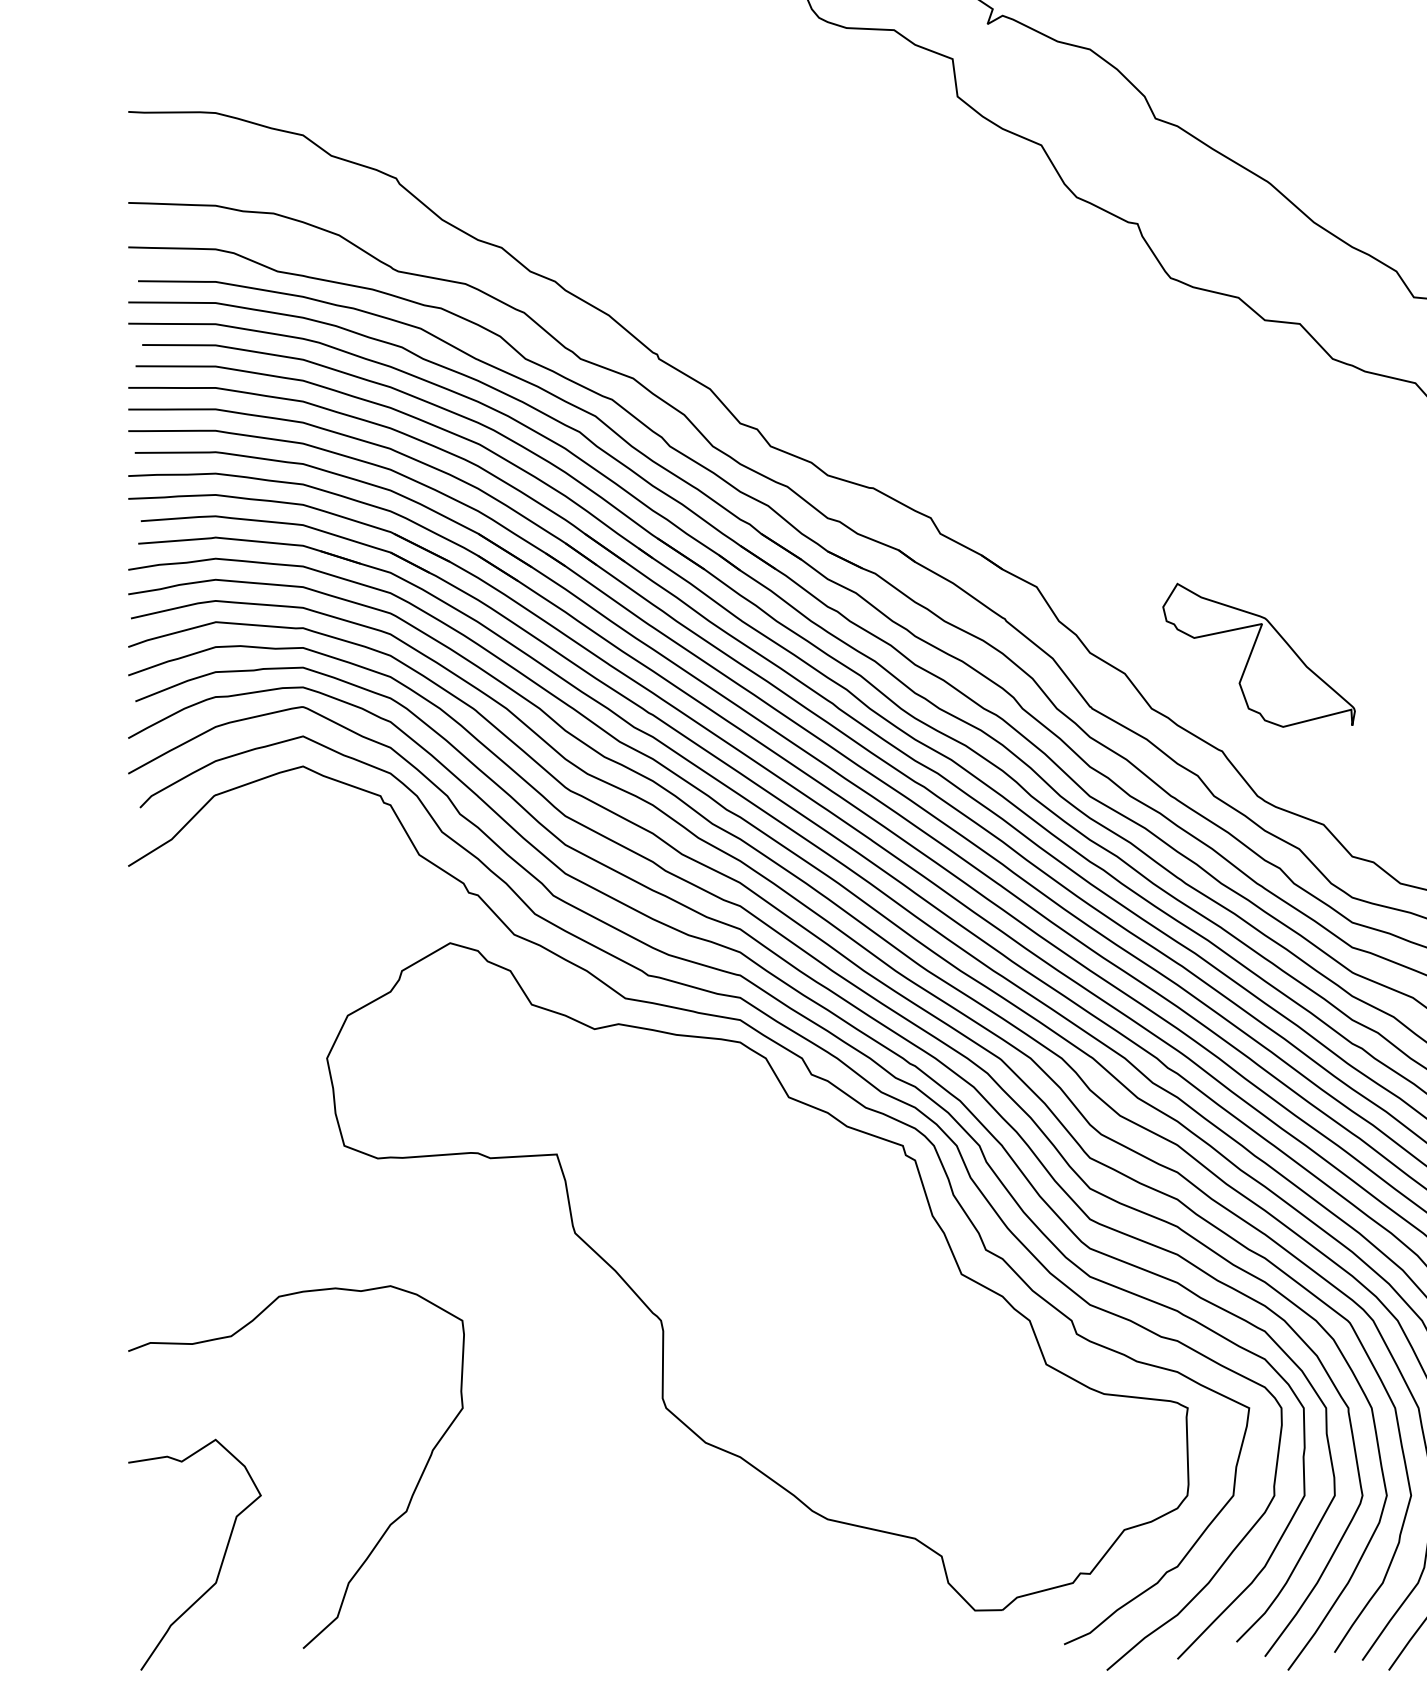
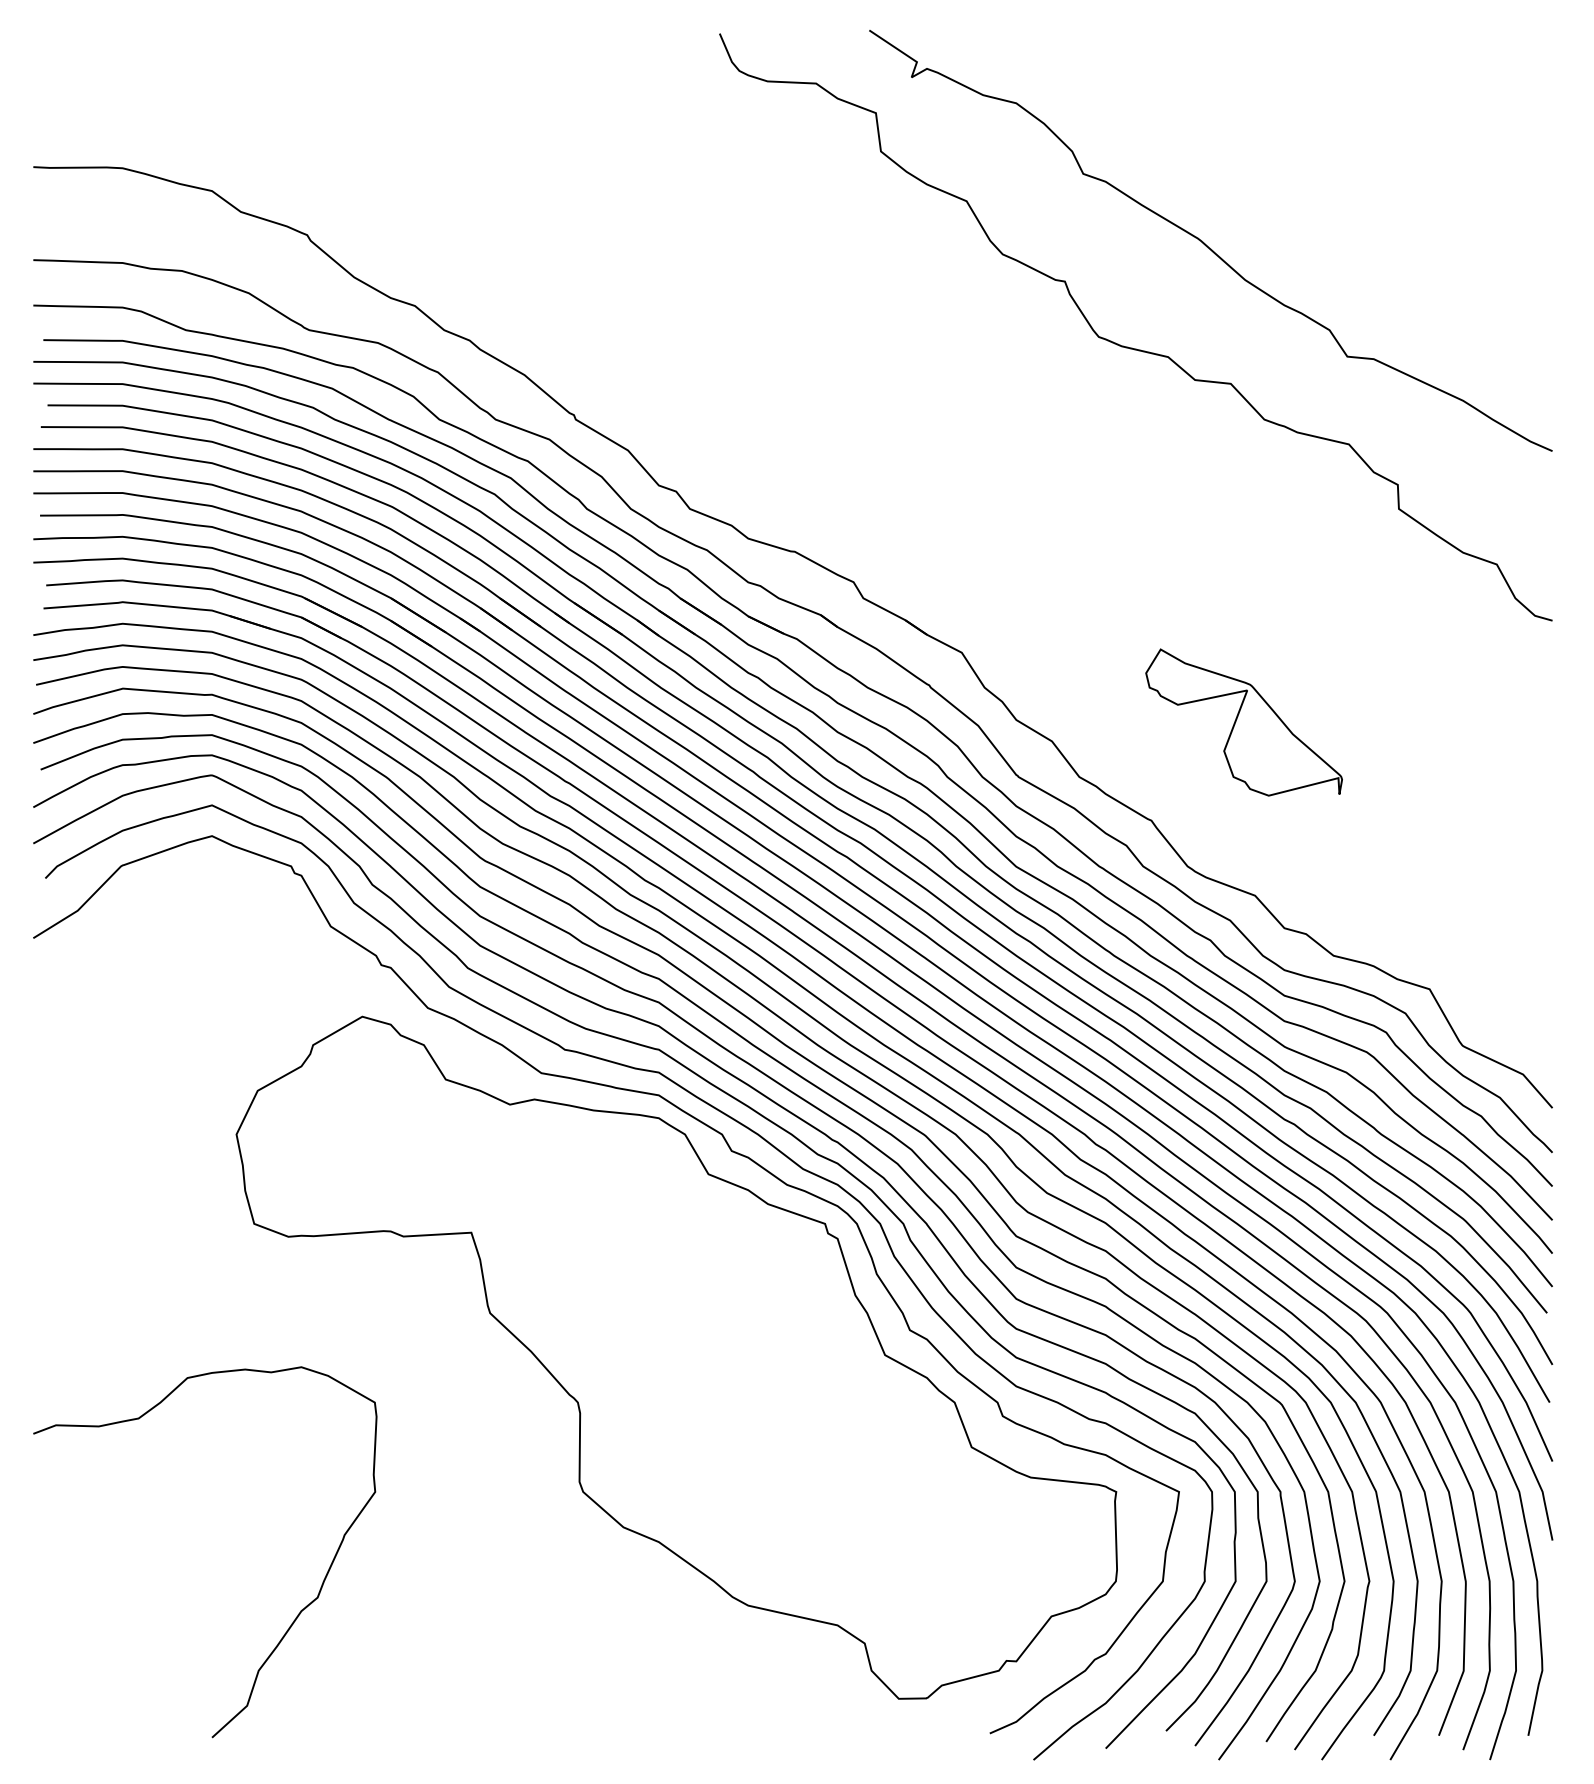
part: (1258, 655) -> (1243, 722), moved
curve: (221, 1562) -> (128, 1649), removed

